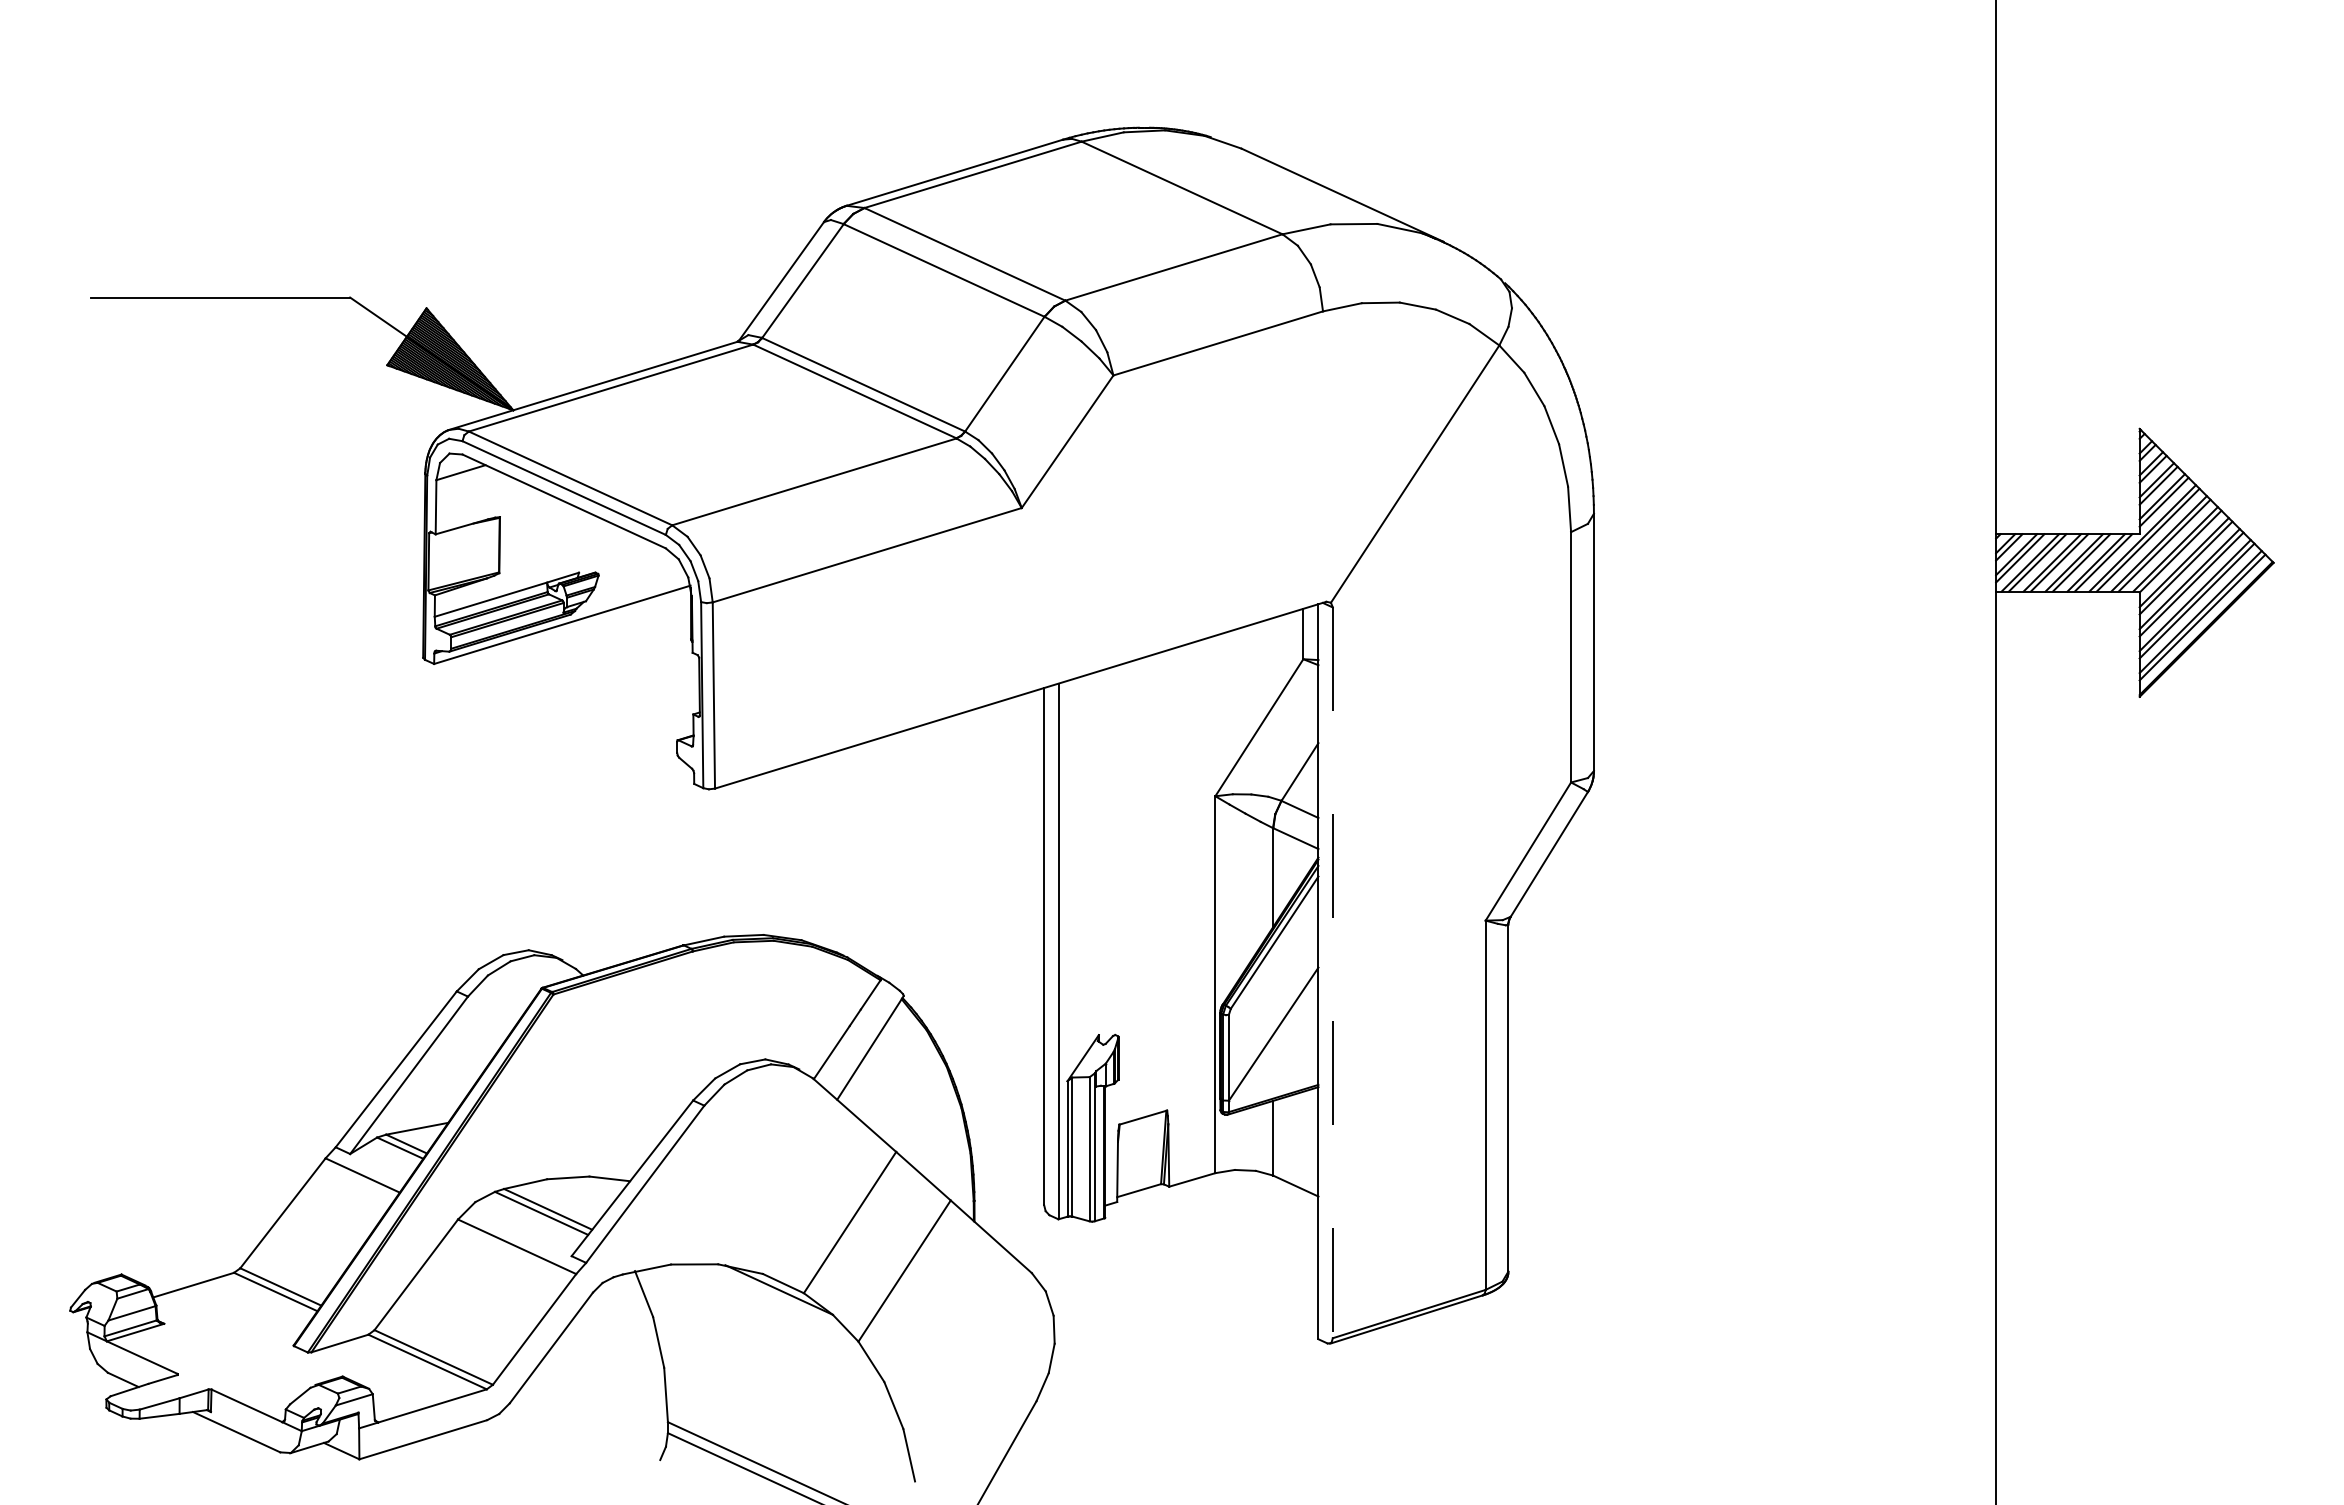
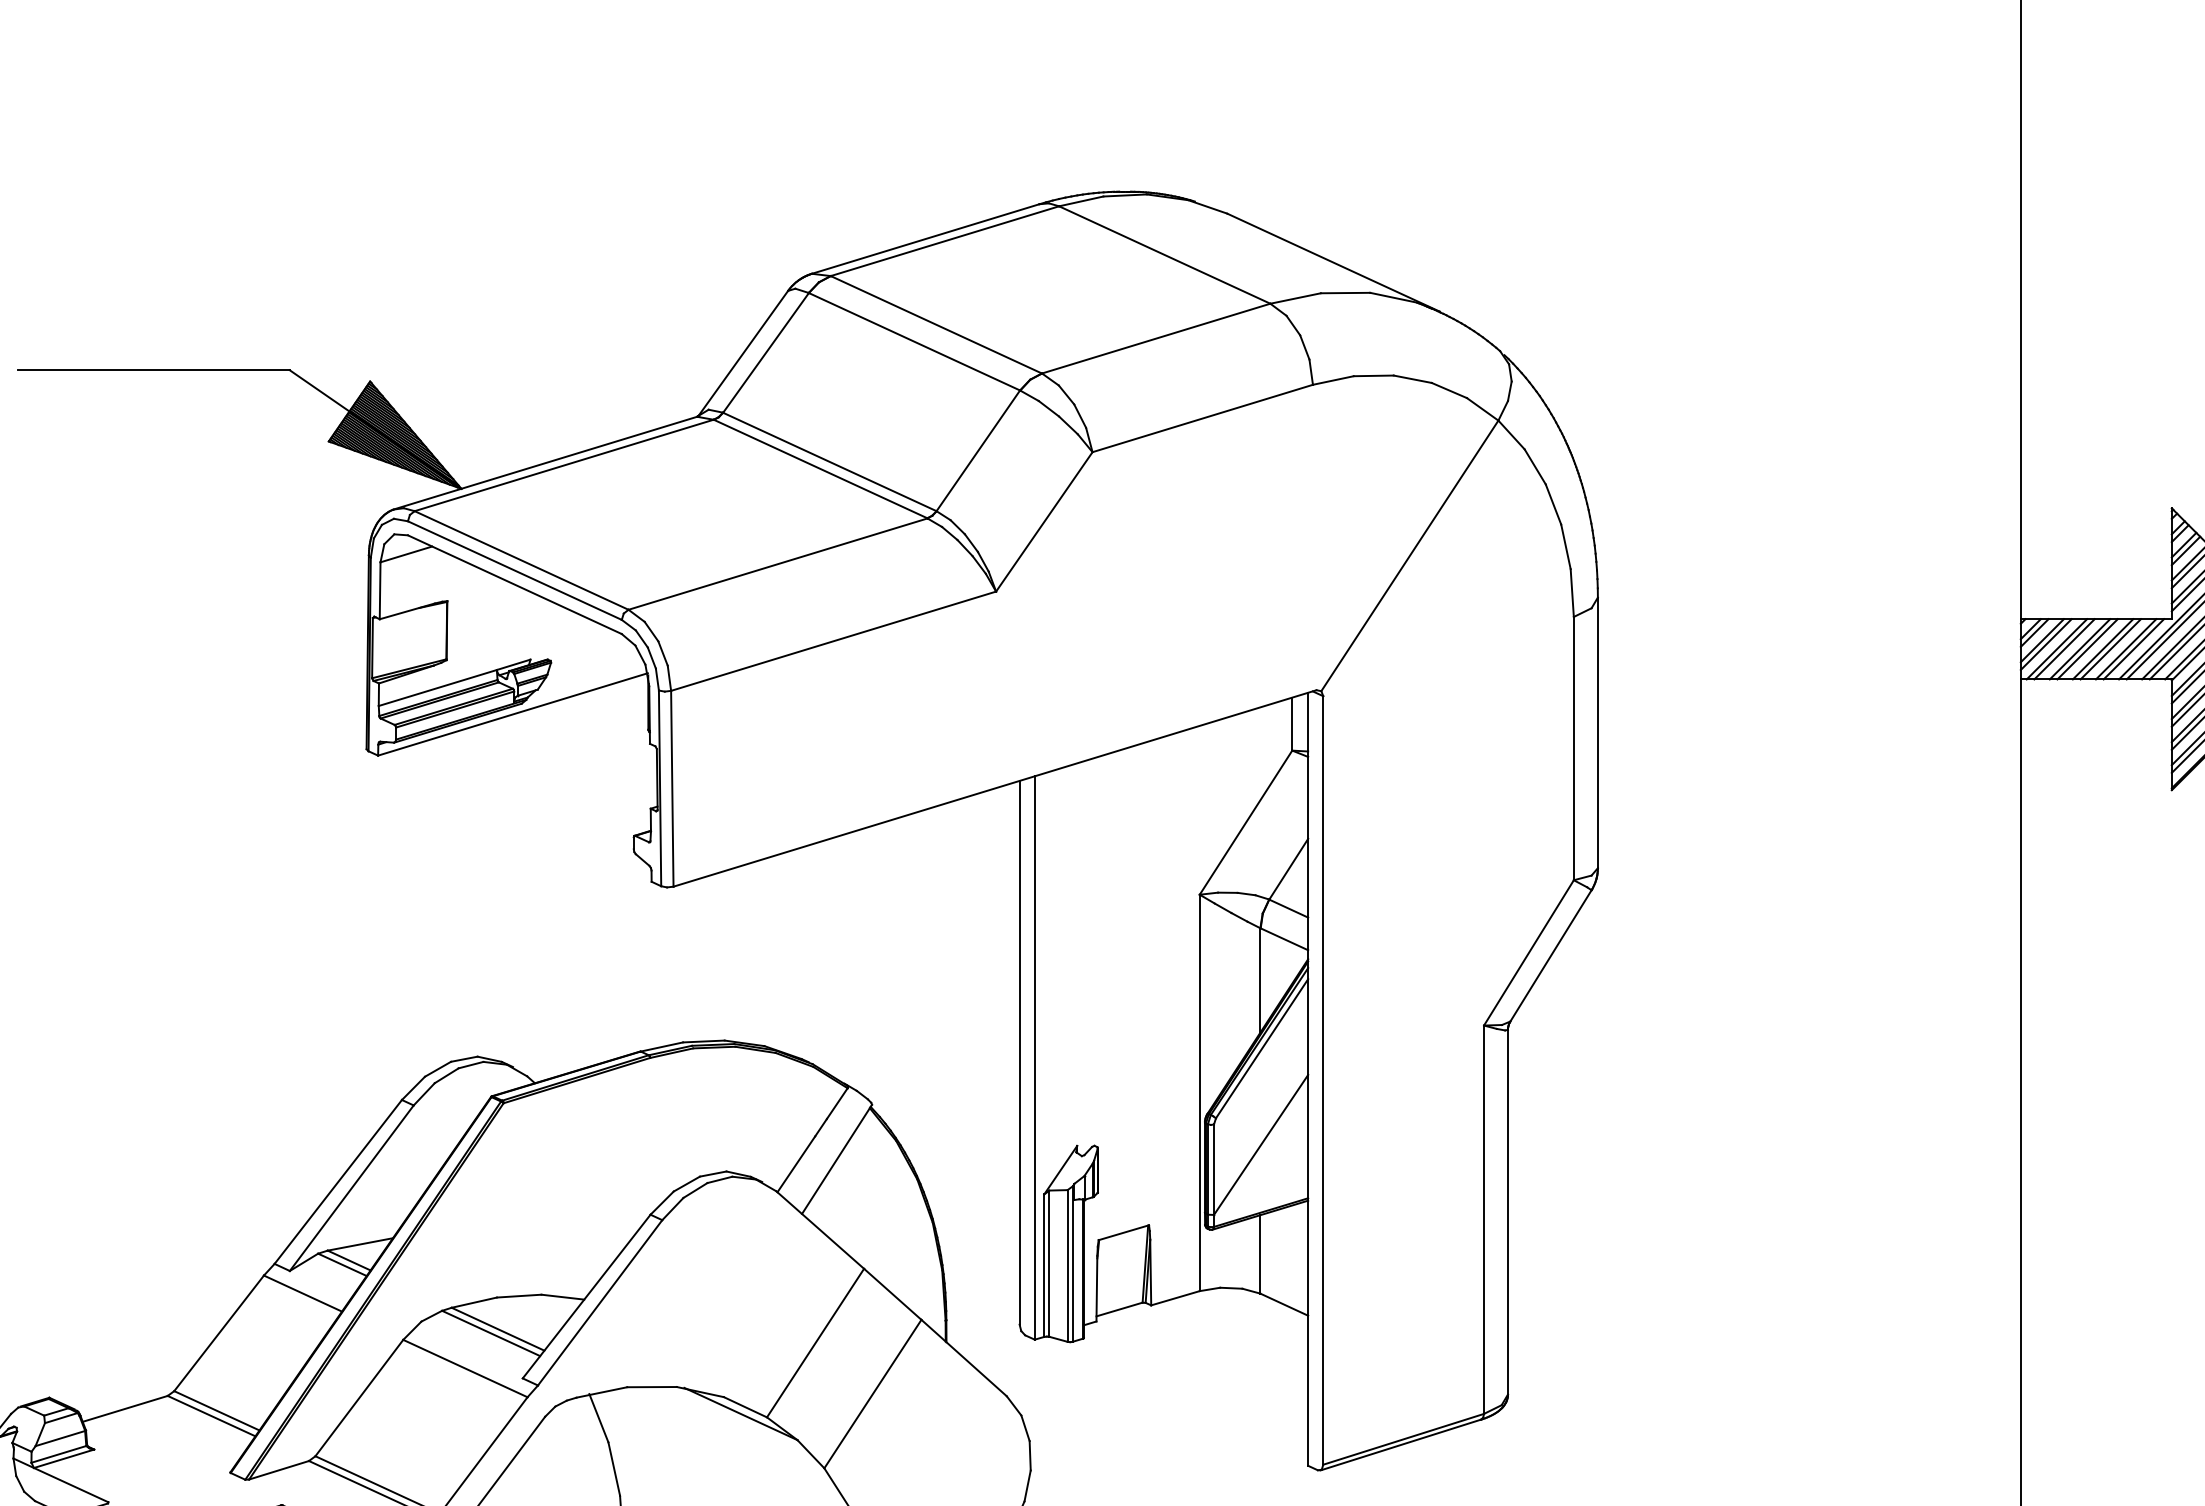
line: (1332, 973) -> (1322, 1081), dashed -> solid

